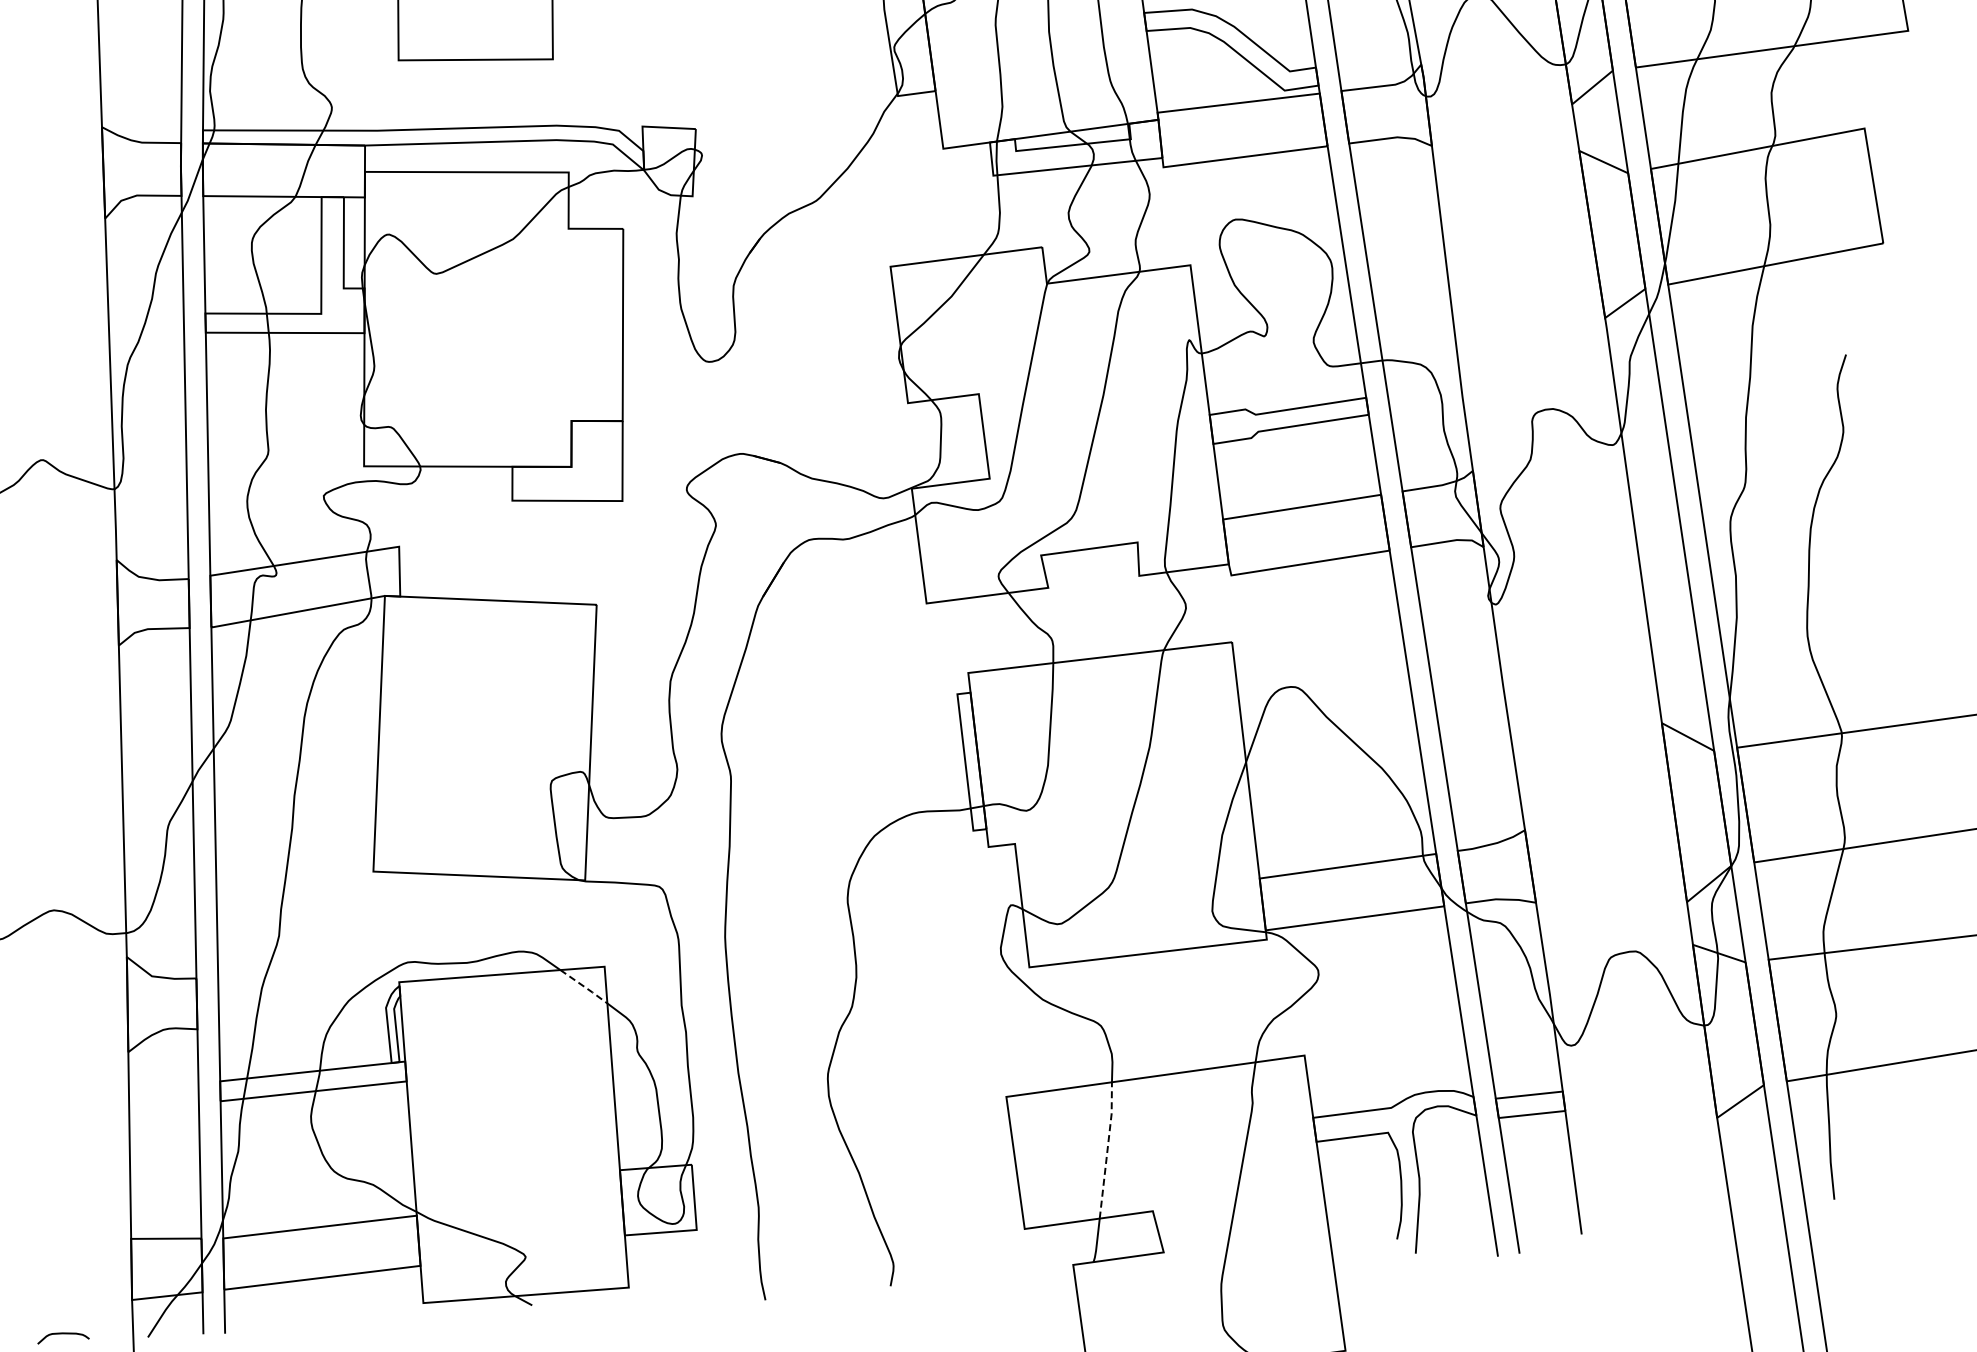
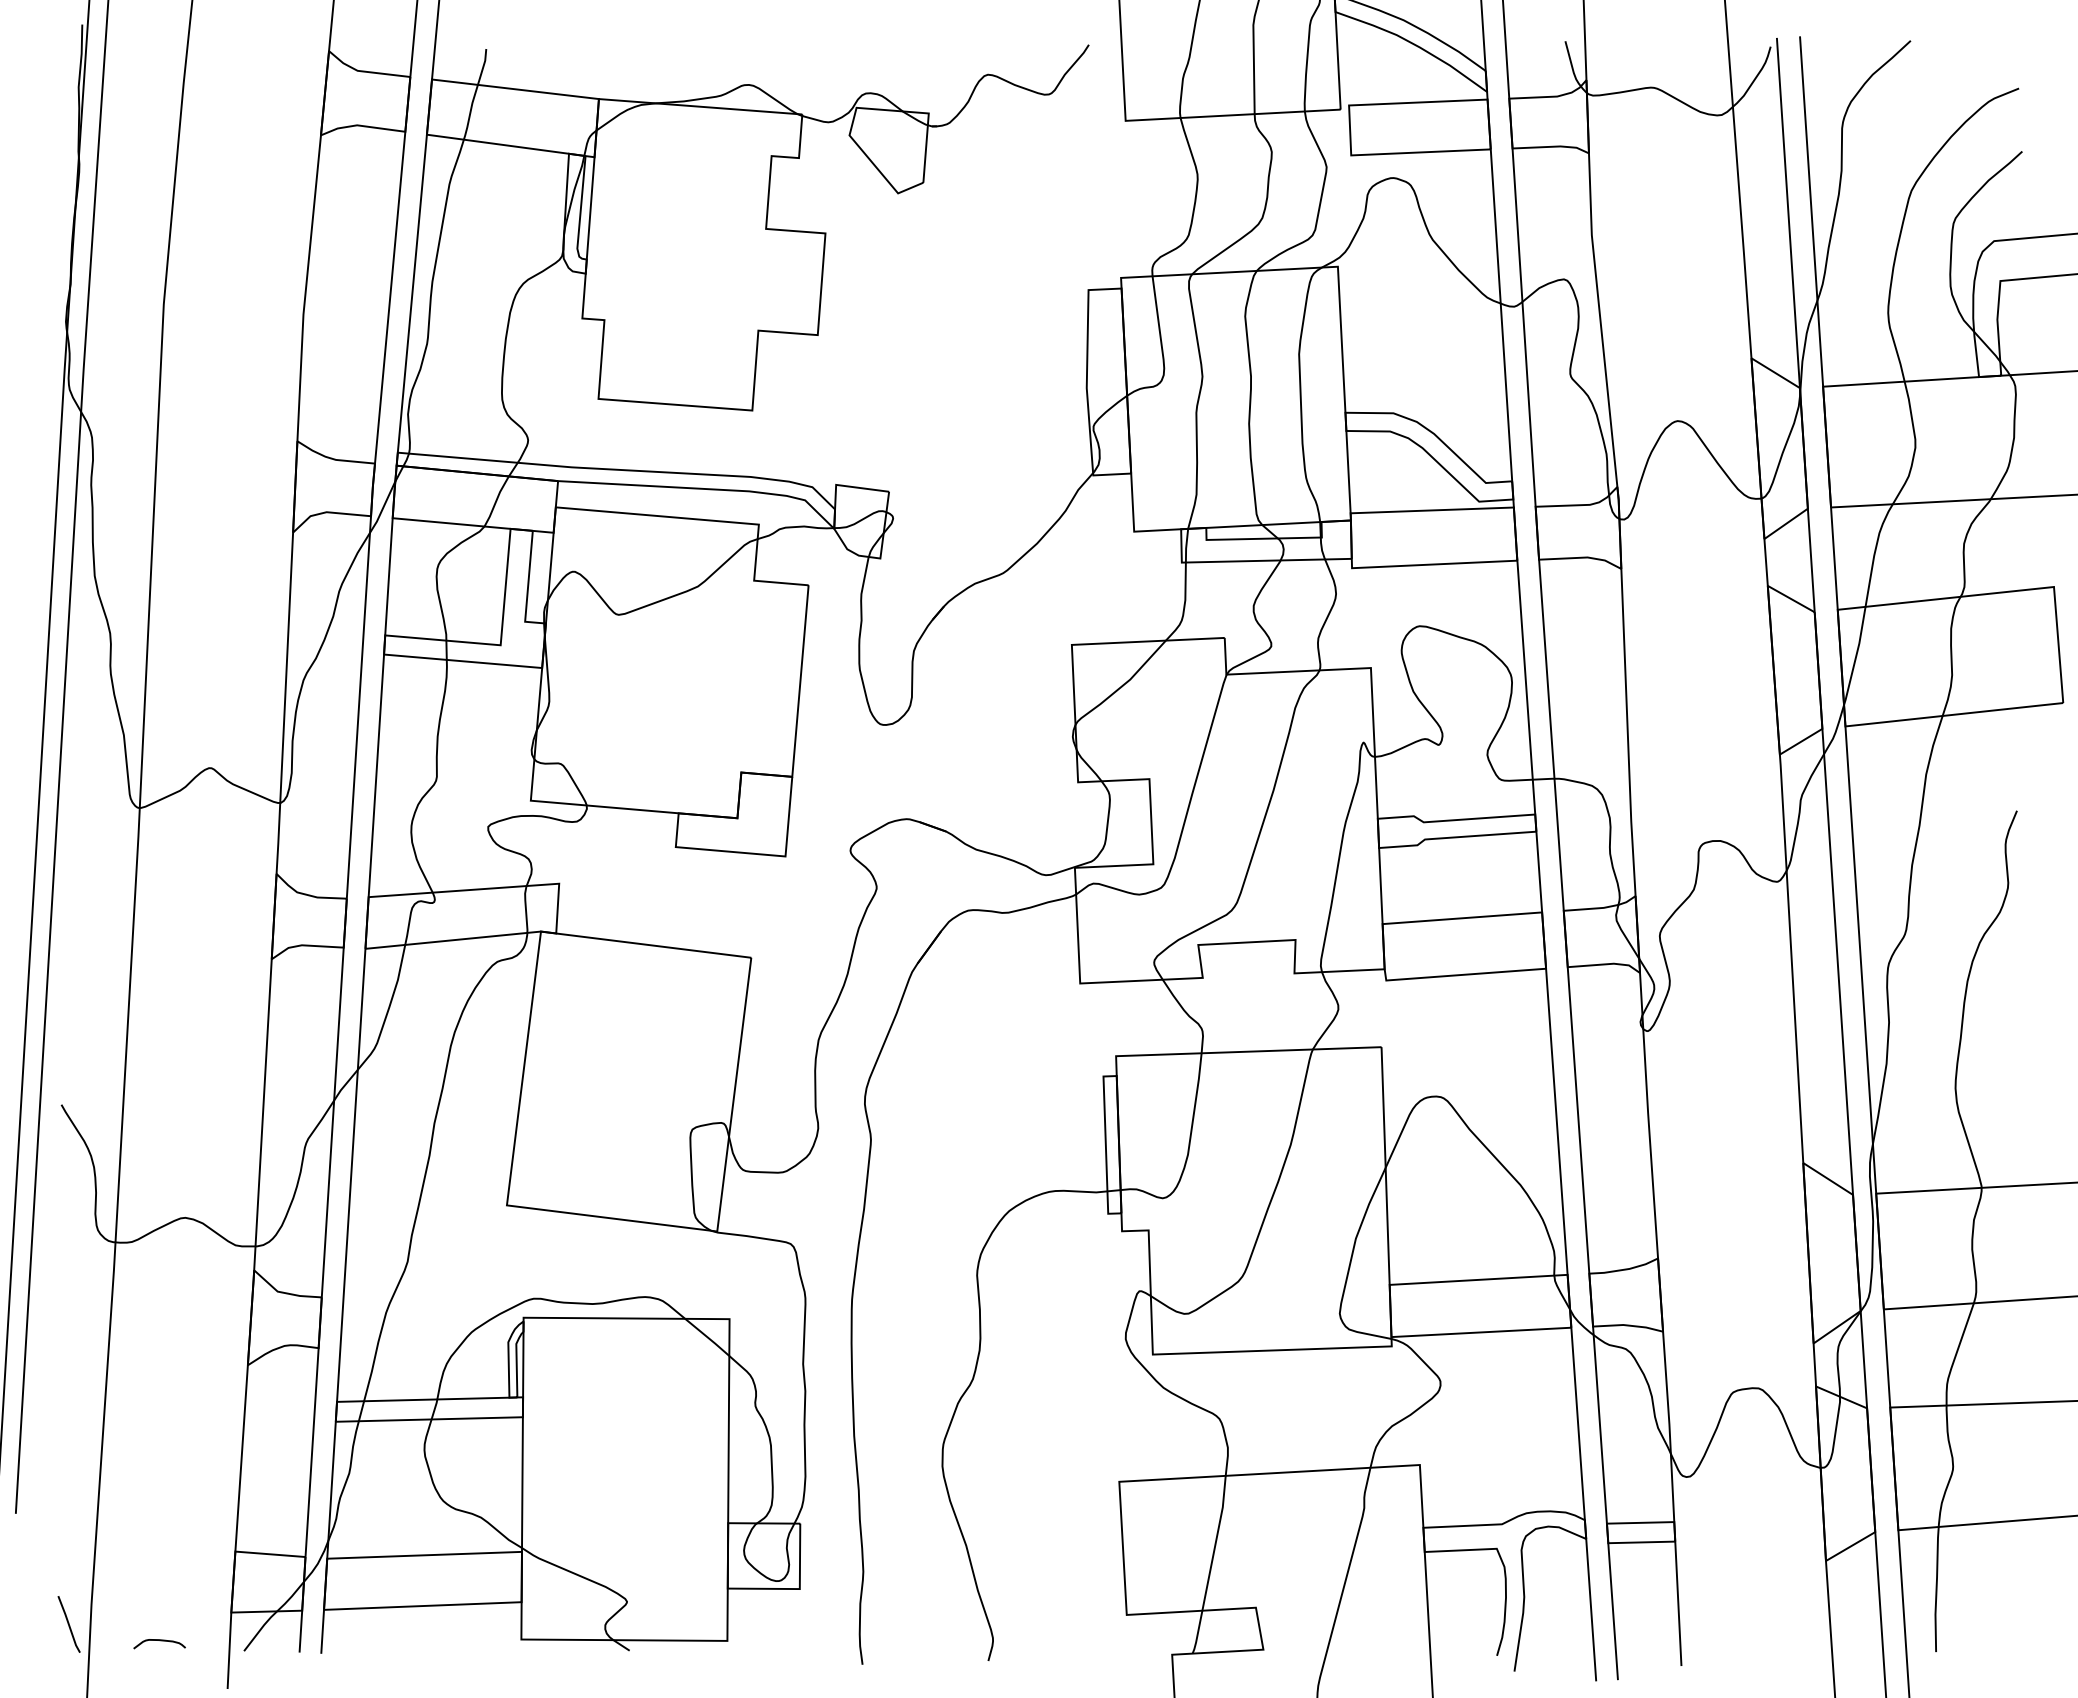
line: (584, 986) -> (707, 1337), dashed -> solid
line: (1107, 1149) -> (1215, 1542), dashed -> solid

